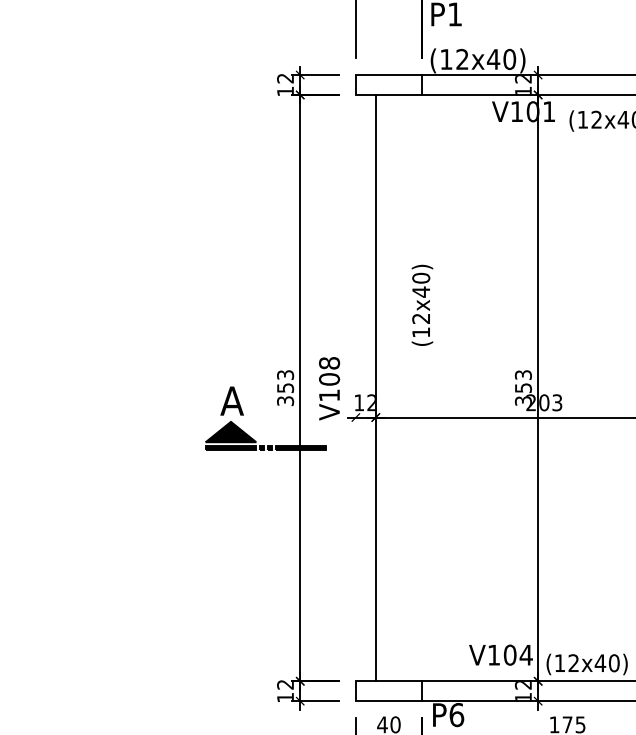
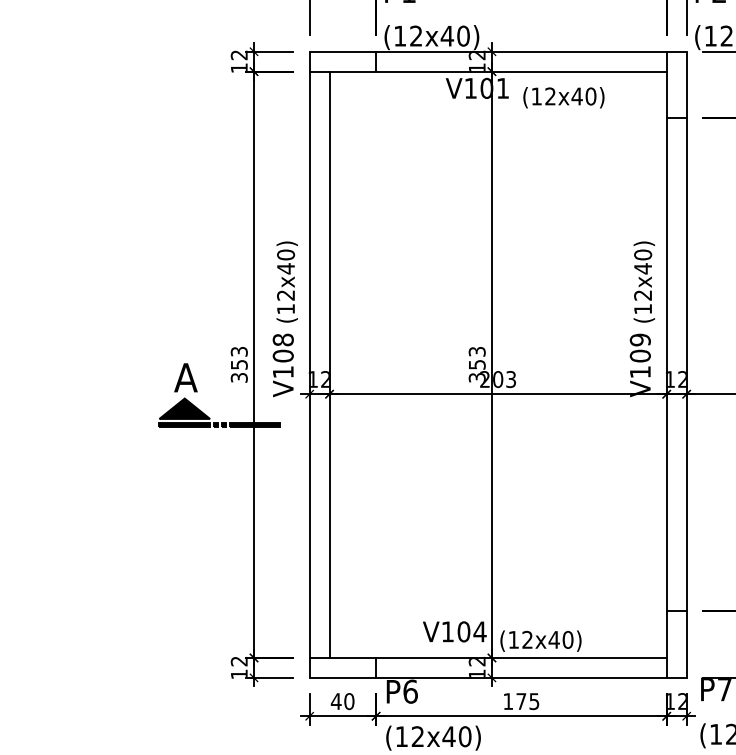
text: (421, 304) -> (286, 281), moved
line: (355, 387) -> (309, 364), added

